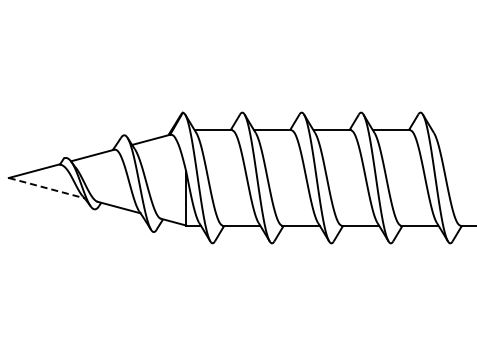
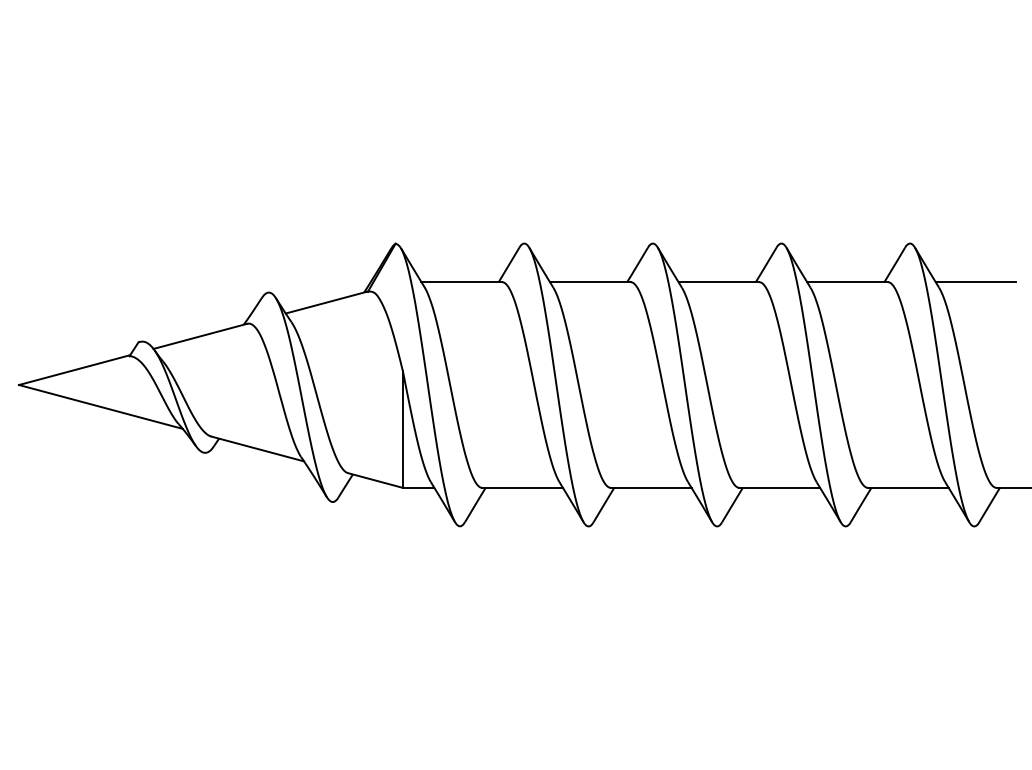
line: (450, 130) -> (974, 282), added
line: (47, 188) -> (102, 407), dashed -> solid

